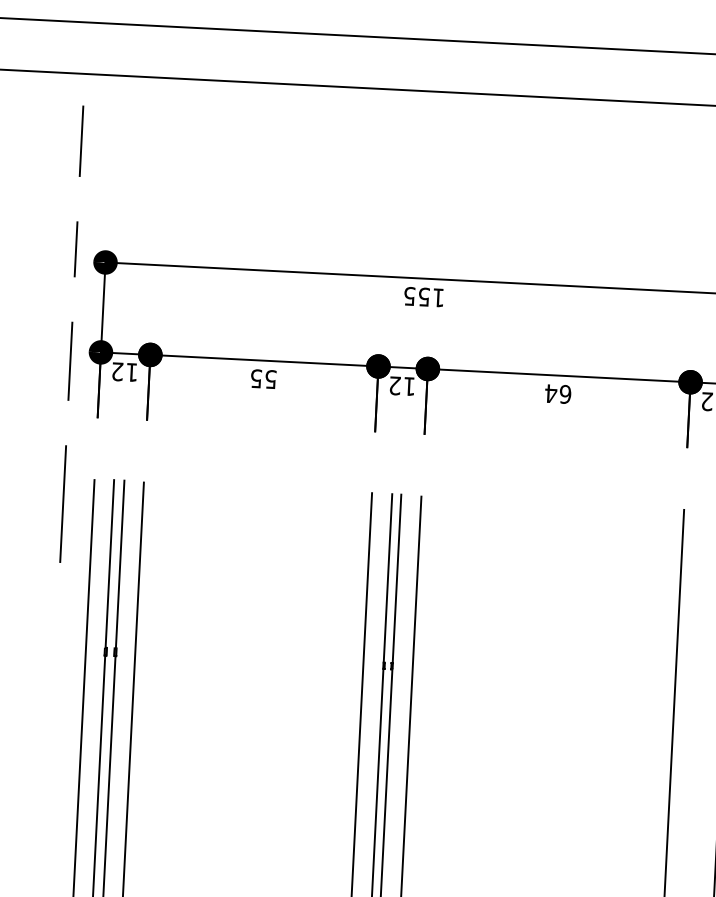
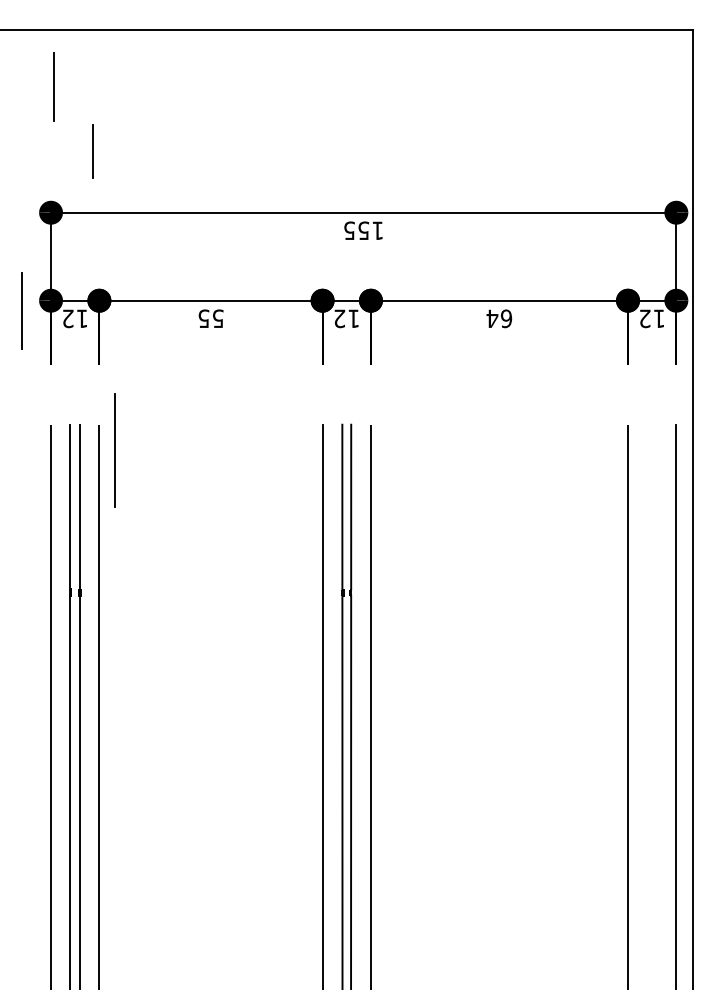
line: (81, 141) -> (53, 86), moved
line: (75, 249) -> (92, 151), moved
line: (63, 503) -> (114, 450), moved

